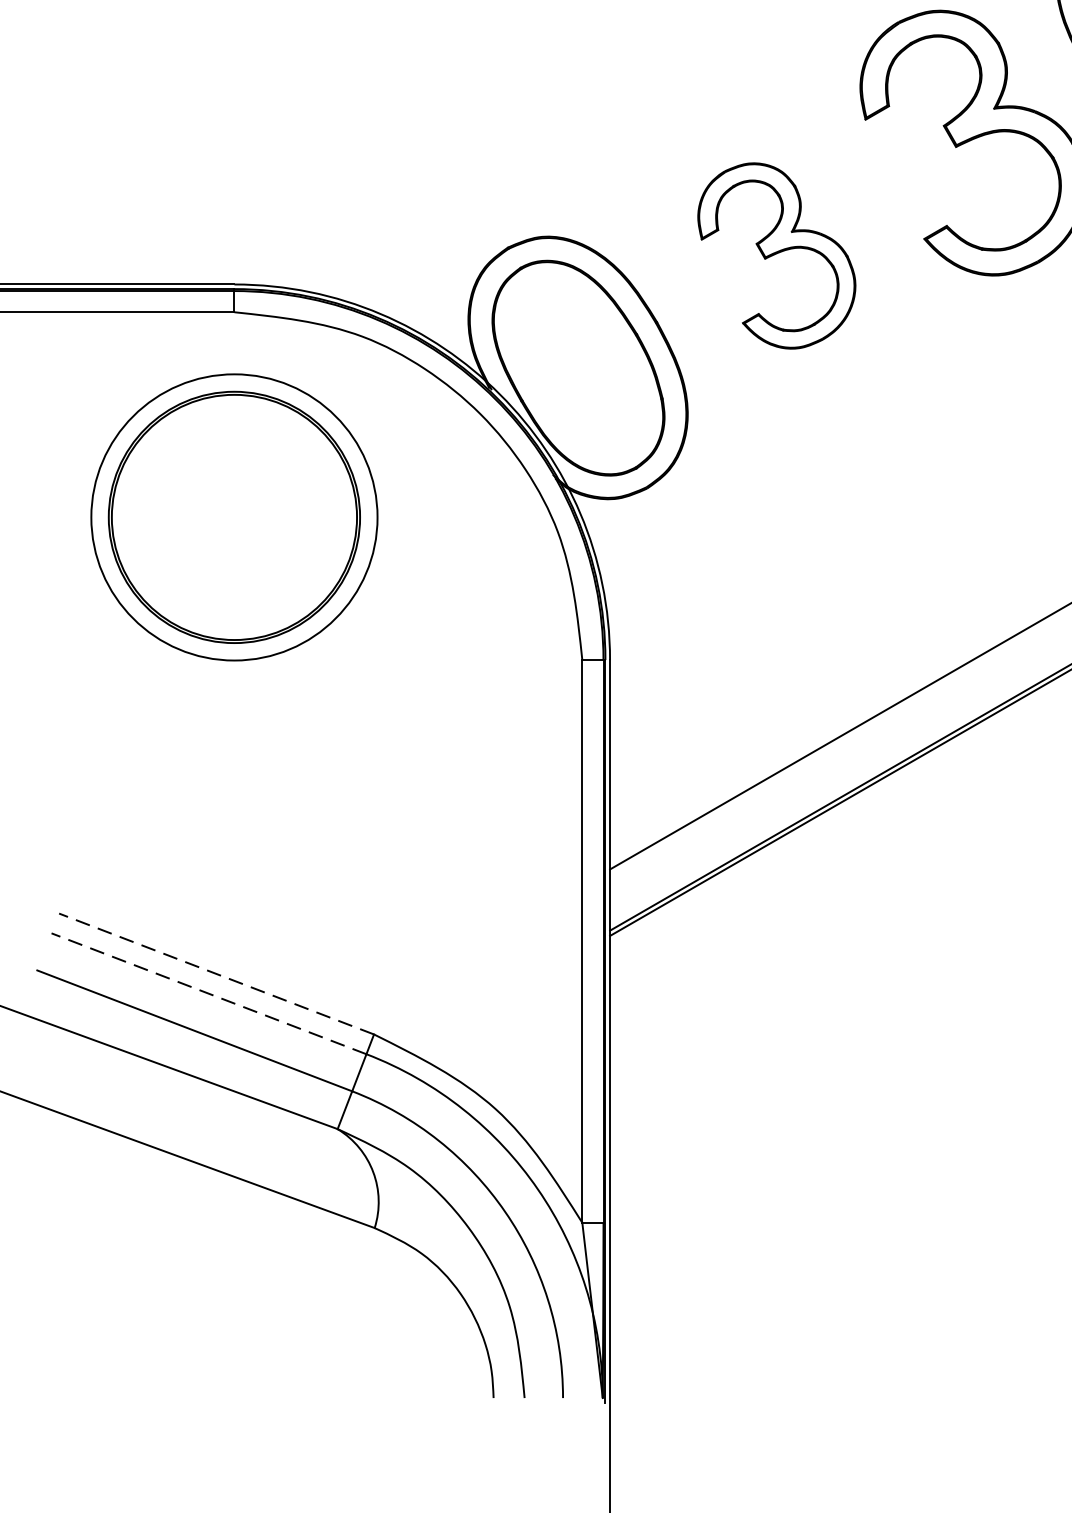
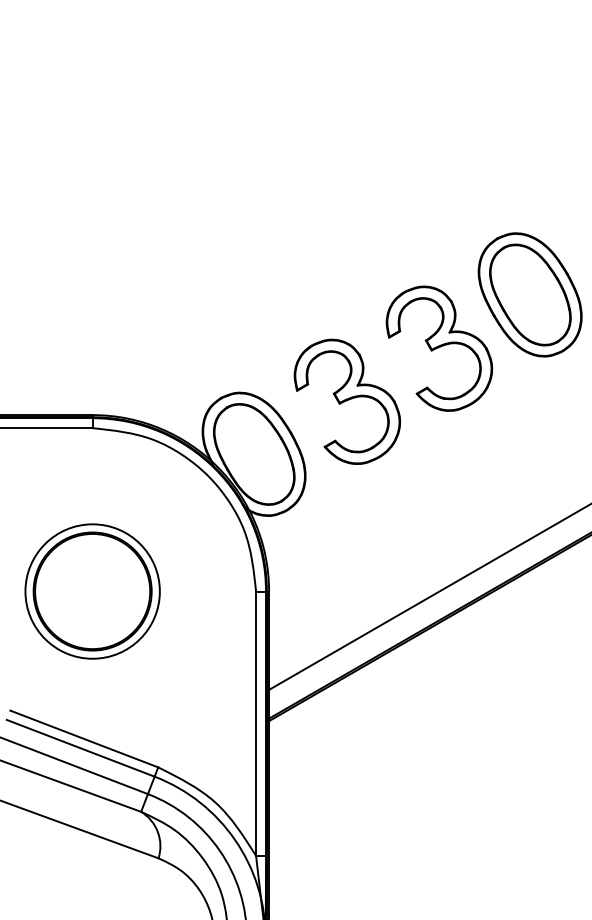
part: (776, 255) -> (347, 401), size x1.43
part: (234, 517) -> (92, 591), moved
line: (214, 972) -> (83, 738), dashed -> solid
line: (208, 994) -> (80, 748), dashed -> solid

